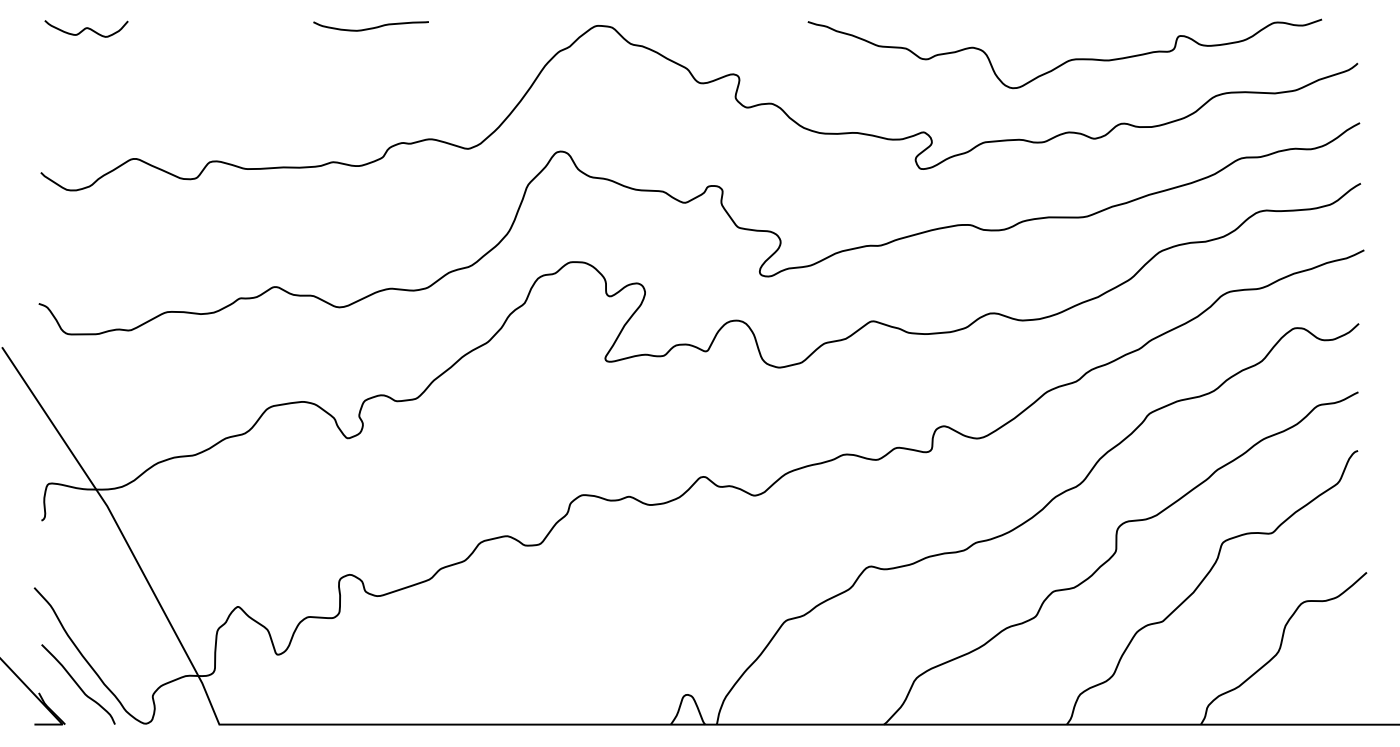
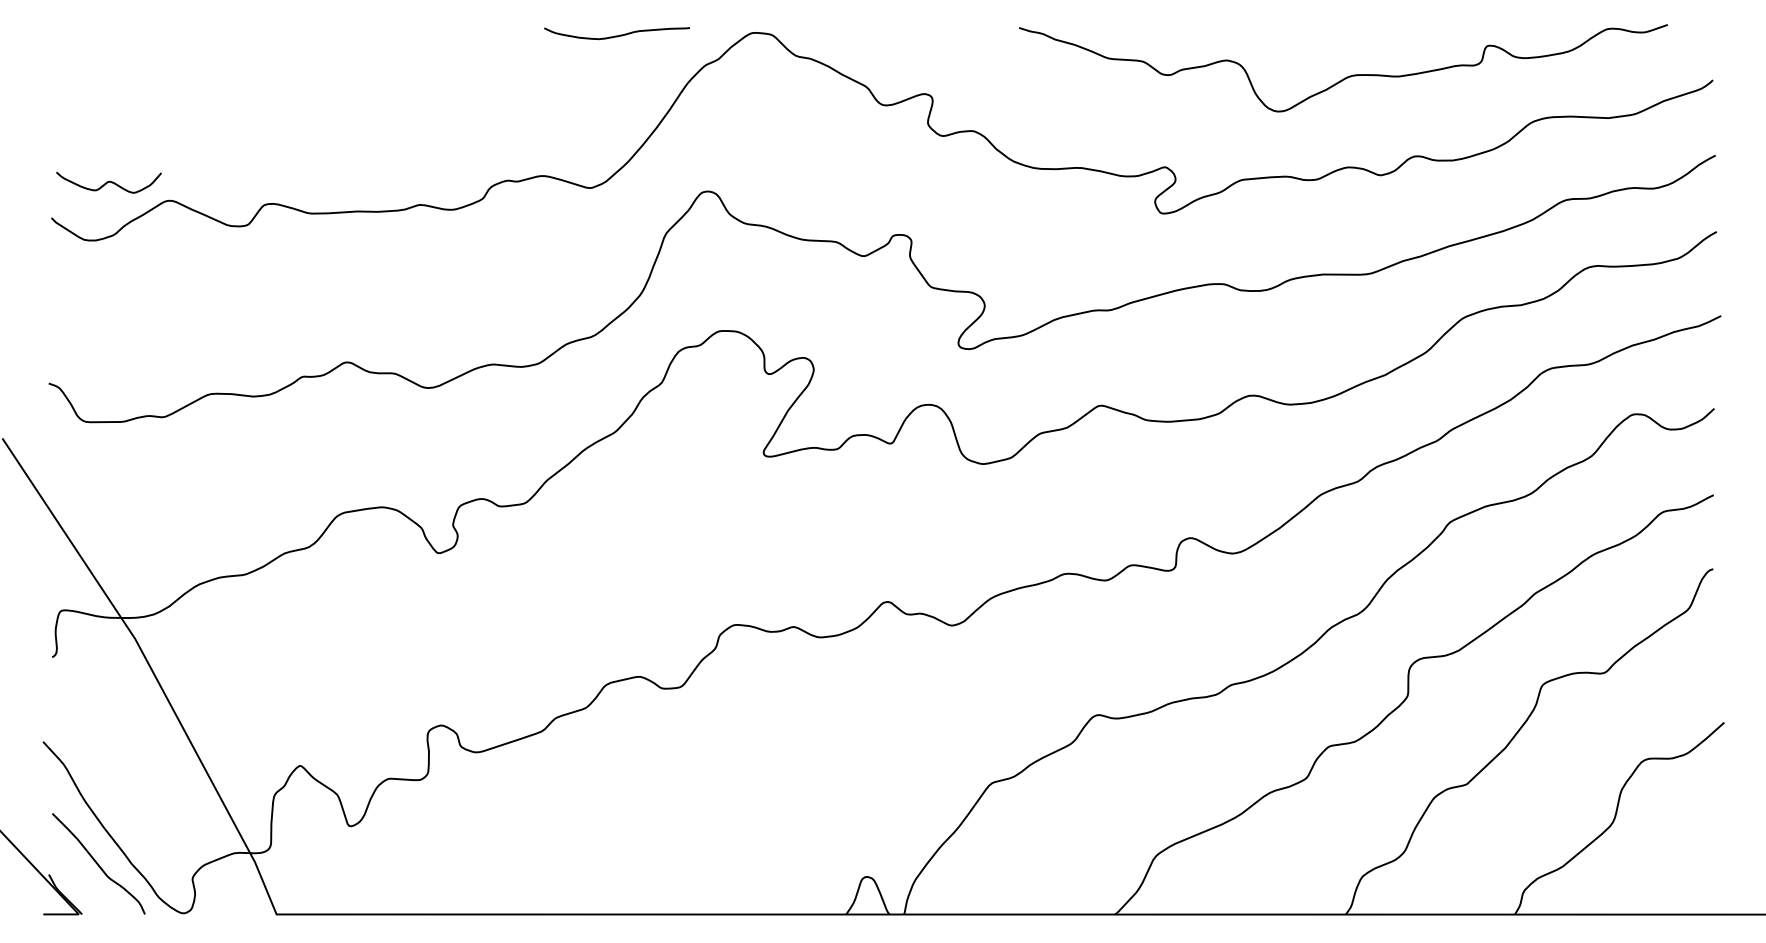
curve: (370, 27) -> (616, 35), moved
curve: (86, 28) -> (108, 182), moved

